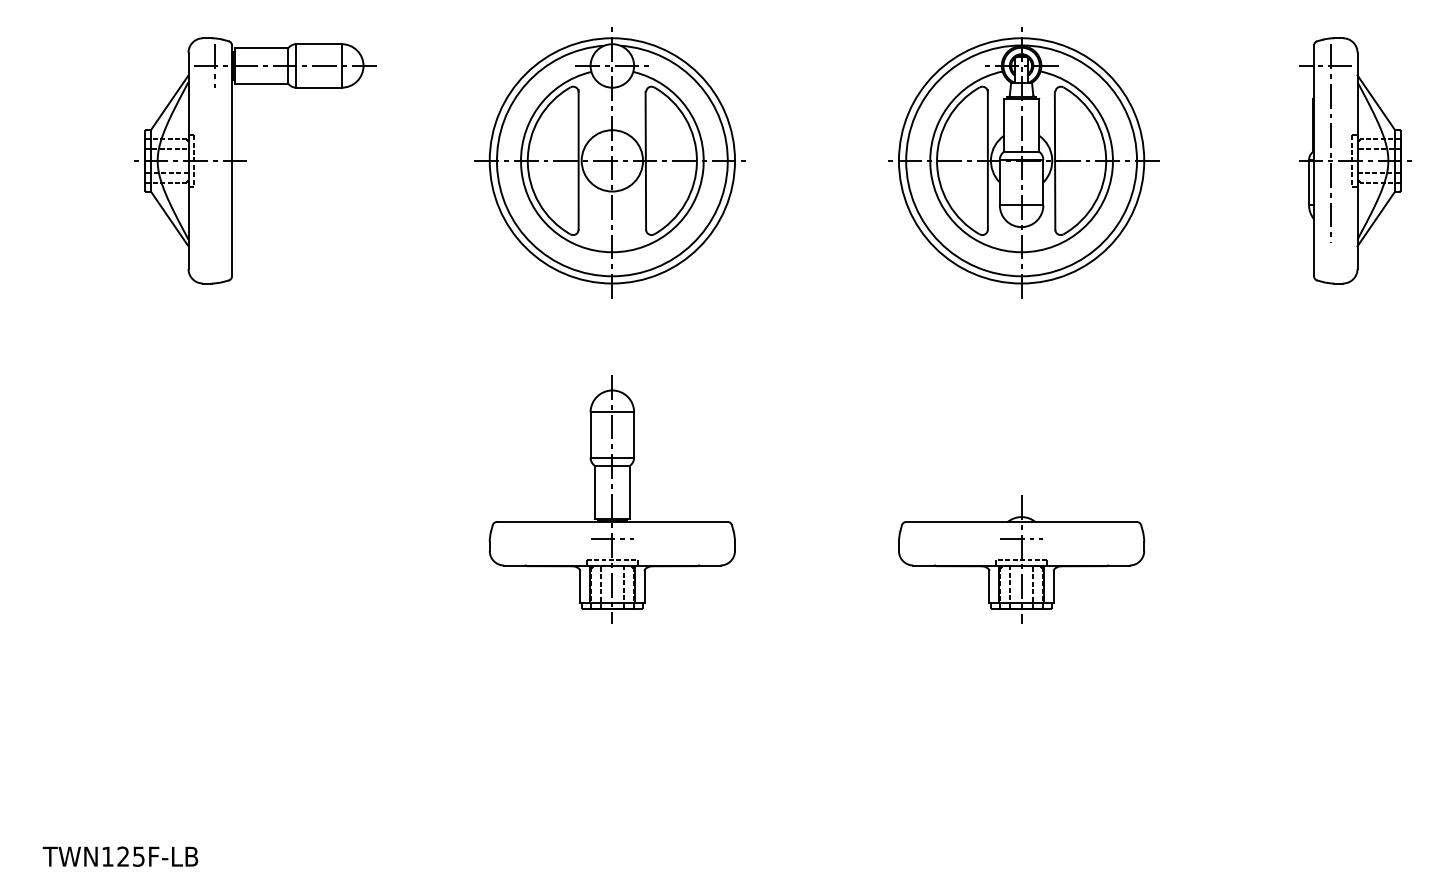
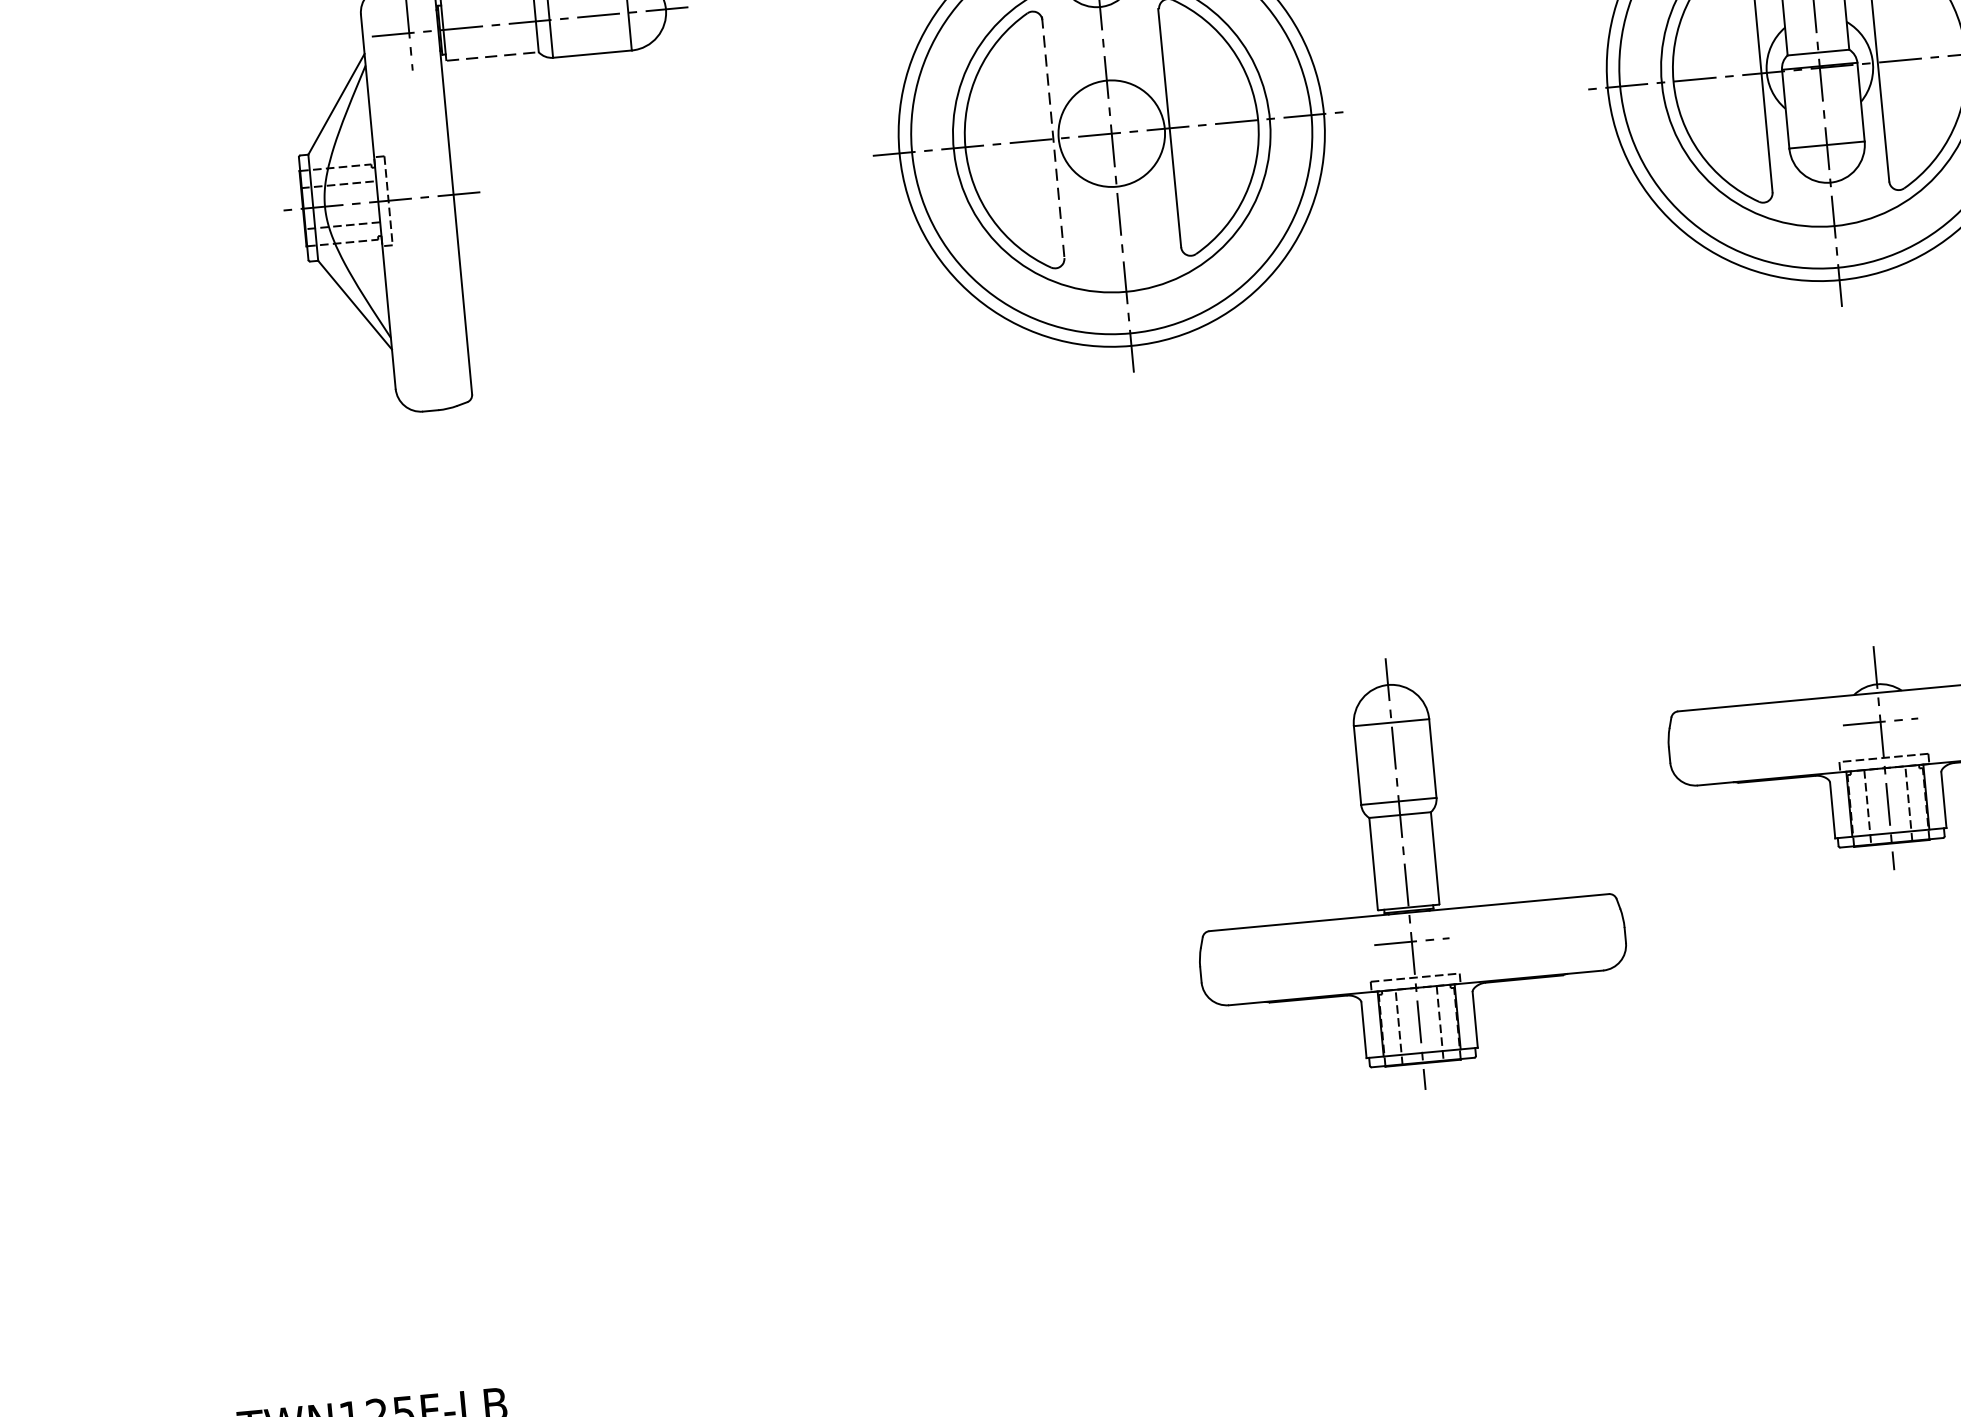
line: (261, 83) -> (492, 56), solid -> dashed
line: (578, 159) -> (1052, 136), solid -> dashed
part: (611, 499) -> (1404, 873), moved

